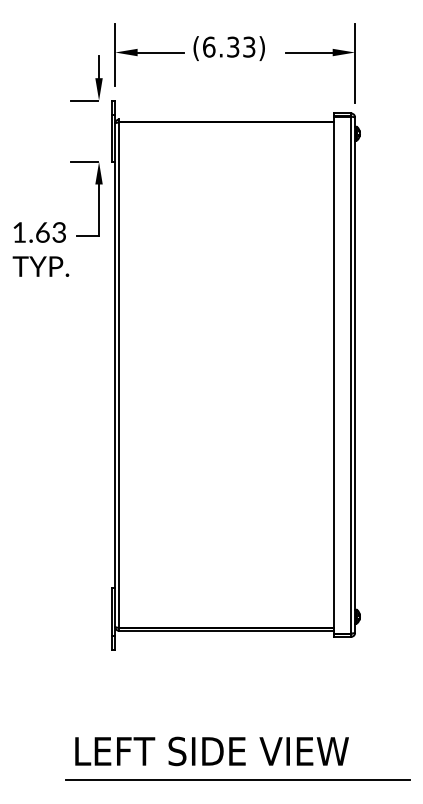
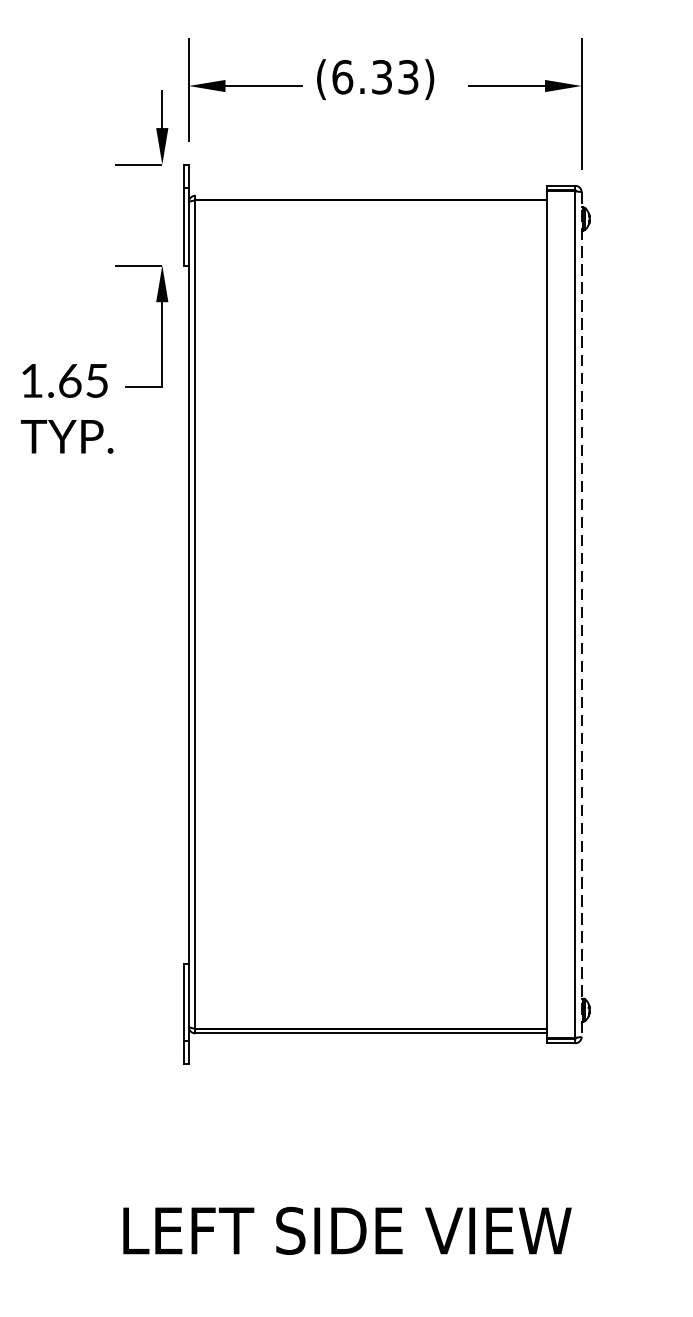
text: (58, 232) -> (95, 380), 1.63 -> 1.65
line: (355, 375) -> (582, 615), solid -> dashed
line: (238, 779) -> (390, 1276), removed

